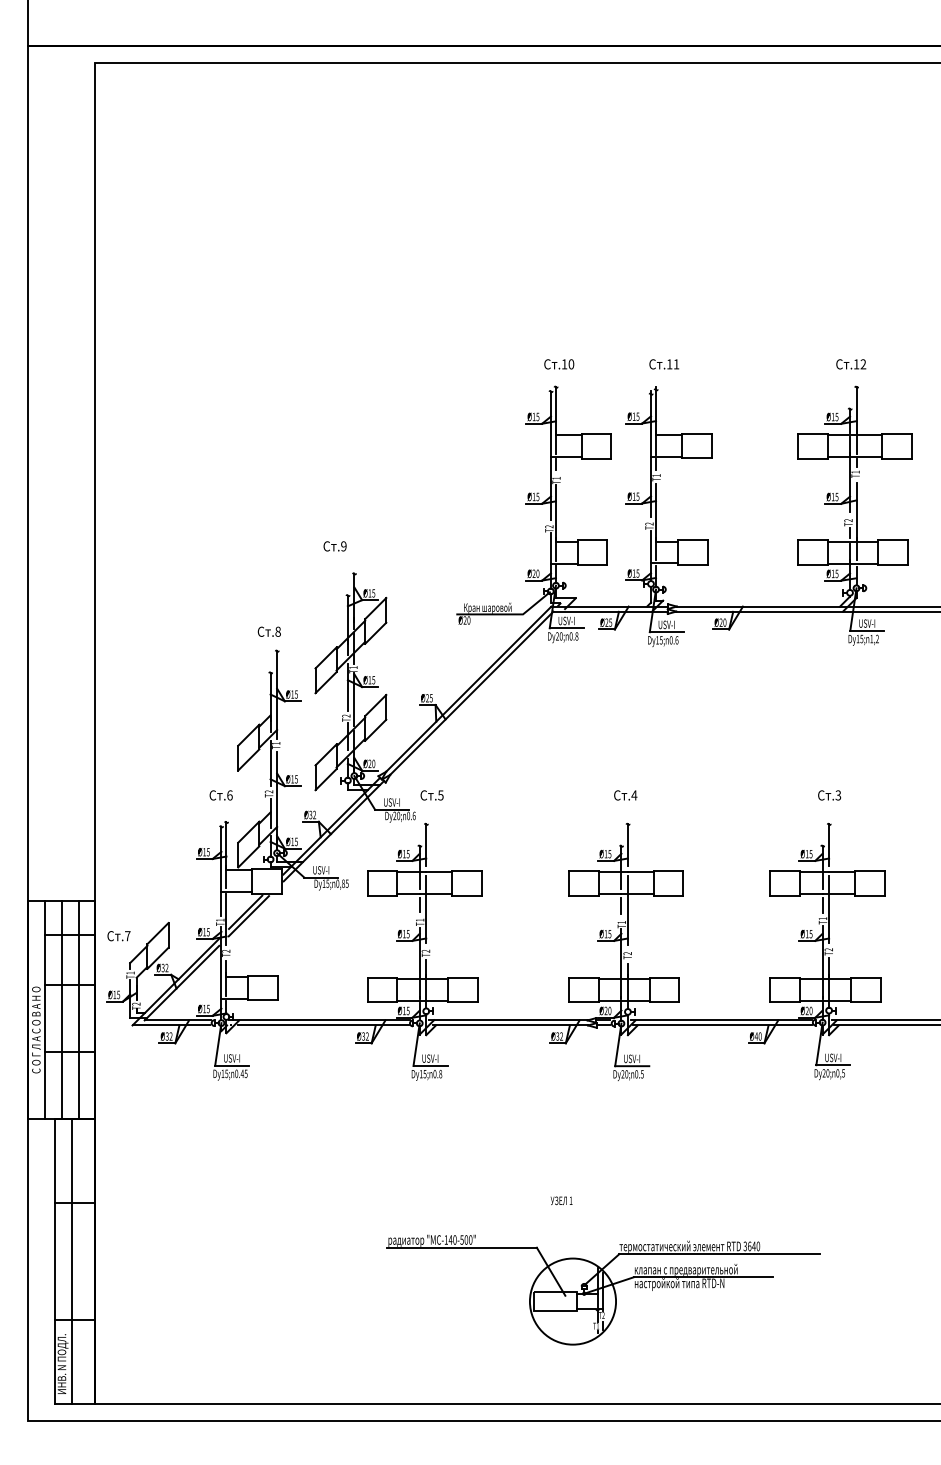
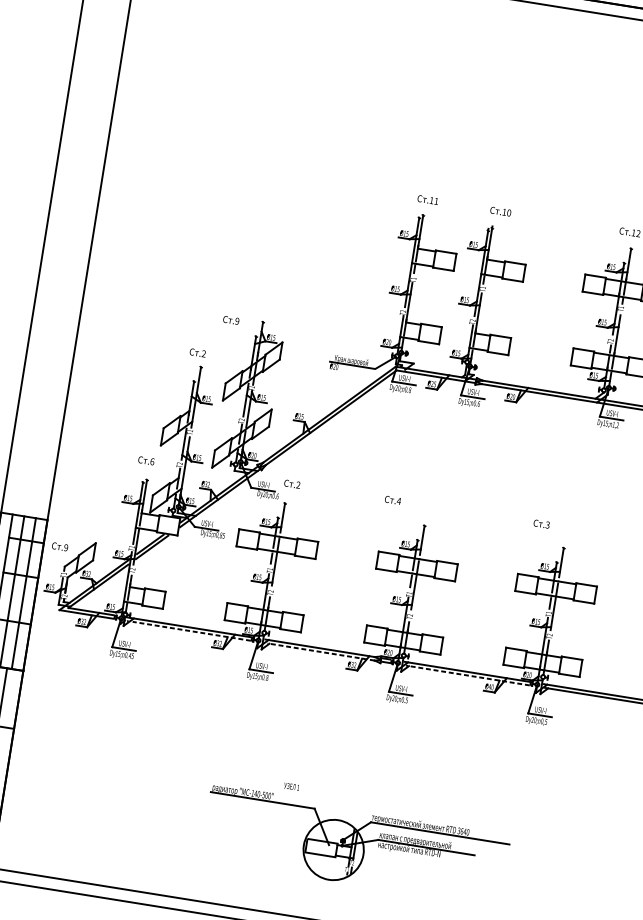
text: (571, 364) -> (436, 201), .10 -> .11
text: (676, 364) -> (509, 213), .11 -> .10
text: (334, 546) -> (230, 320), moved
text: (277, 631) -> (203, 353), .8 -> .2
text: (440, 795) -> (298, 485), .5 -> .2
text: (625, 795) -> (392, 500), moved
text: (829, 795) -> (541, 524), moved
text: (127, 936) -> (65, 548), .7 -> .9
line: (323, 1025) -> (191, 631), solid -> dashed
line: (510, 1025) -> (321, 652), solid -> dashed
line: (722, 1025) -> (467, 675), solid -> dashed
text: (561, 1200) -> (291, 786), moved

